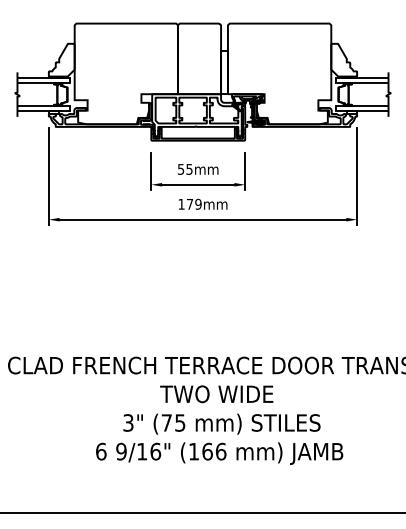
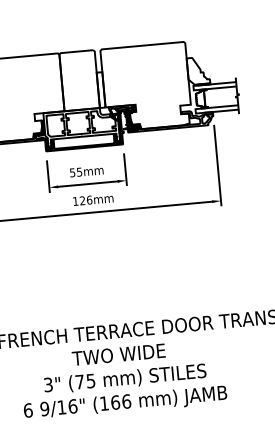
text: (193, 203) -> (85, 199), 179mm -> 126mm

